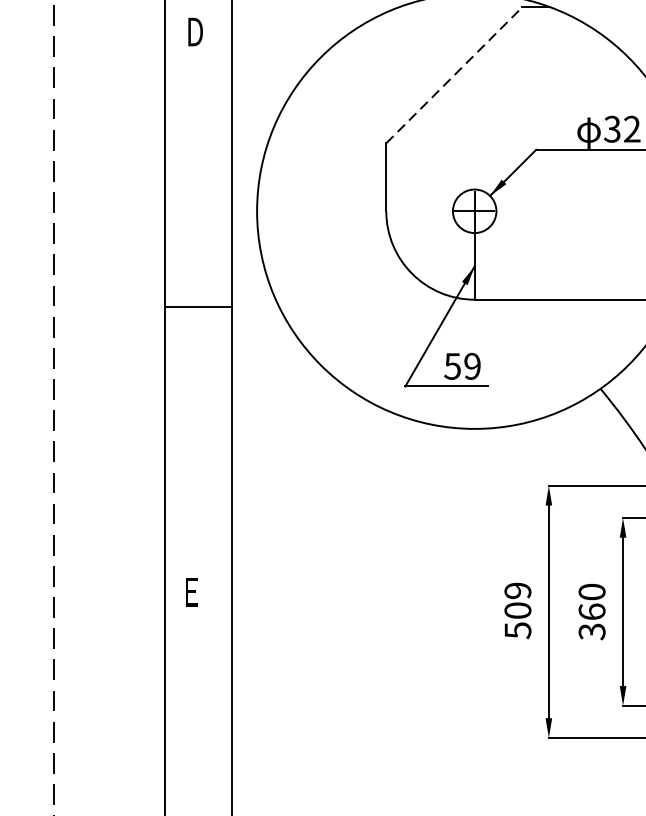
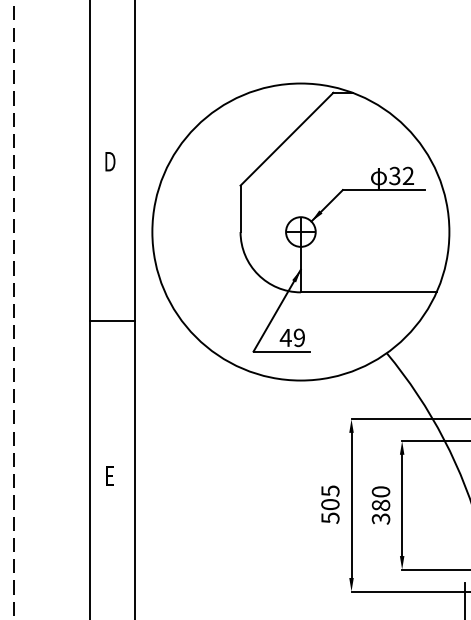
text: (195, 31) -> (110, 161), moved
line: (453, 75) -> (286, 139), dashed -> solid
line: (197, 307) -> (111, 320), moved
text: (452, 367) -> (285, 338), 59 -> 49
text: (518, 590) -> (330, 490), 509 -> 505
text: (191, 591) -> (109, 475), moved
text: (591, 610) -> (380, 504), 360 -> 380

